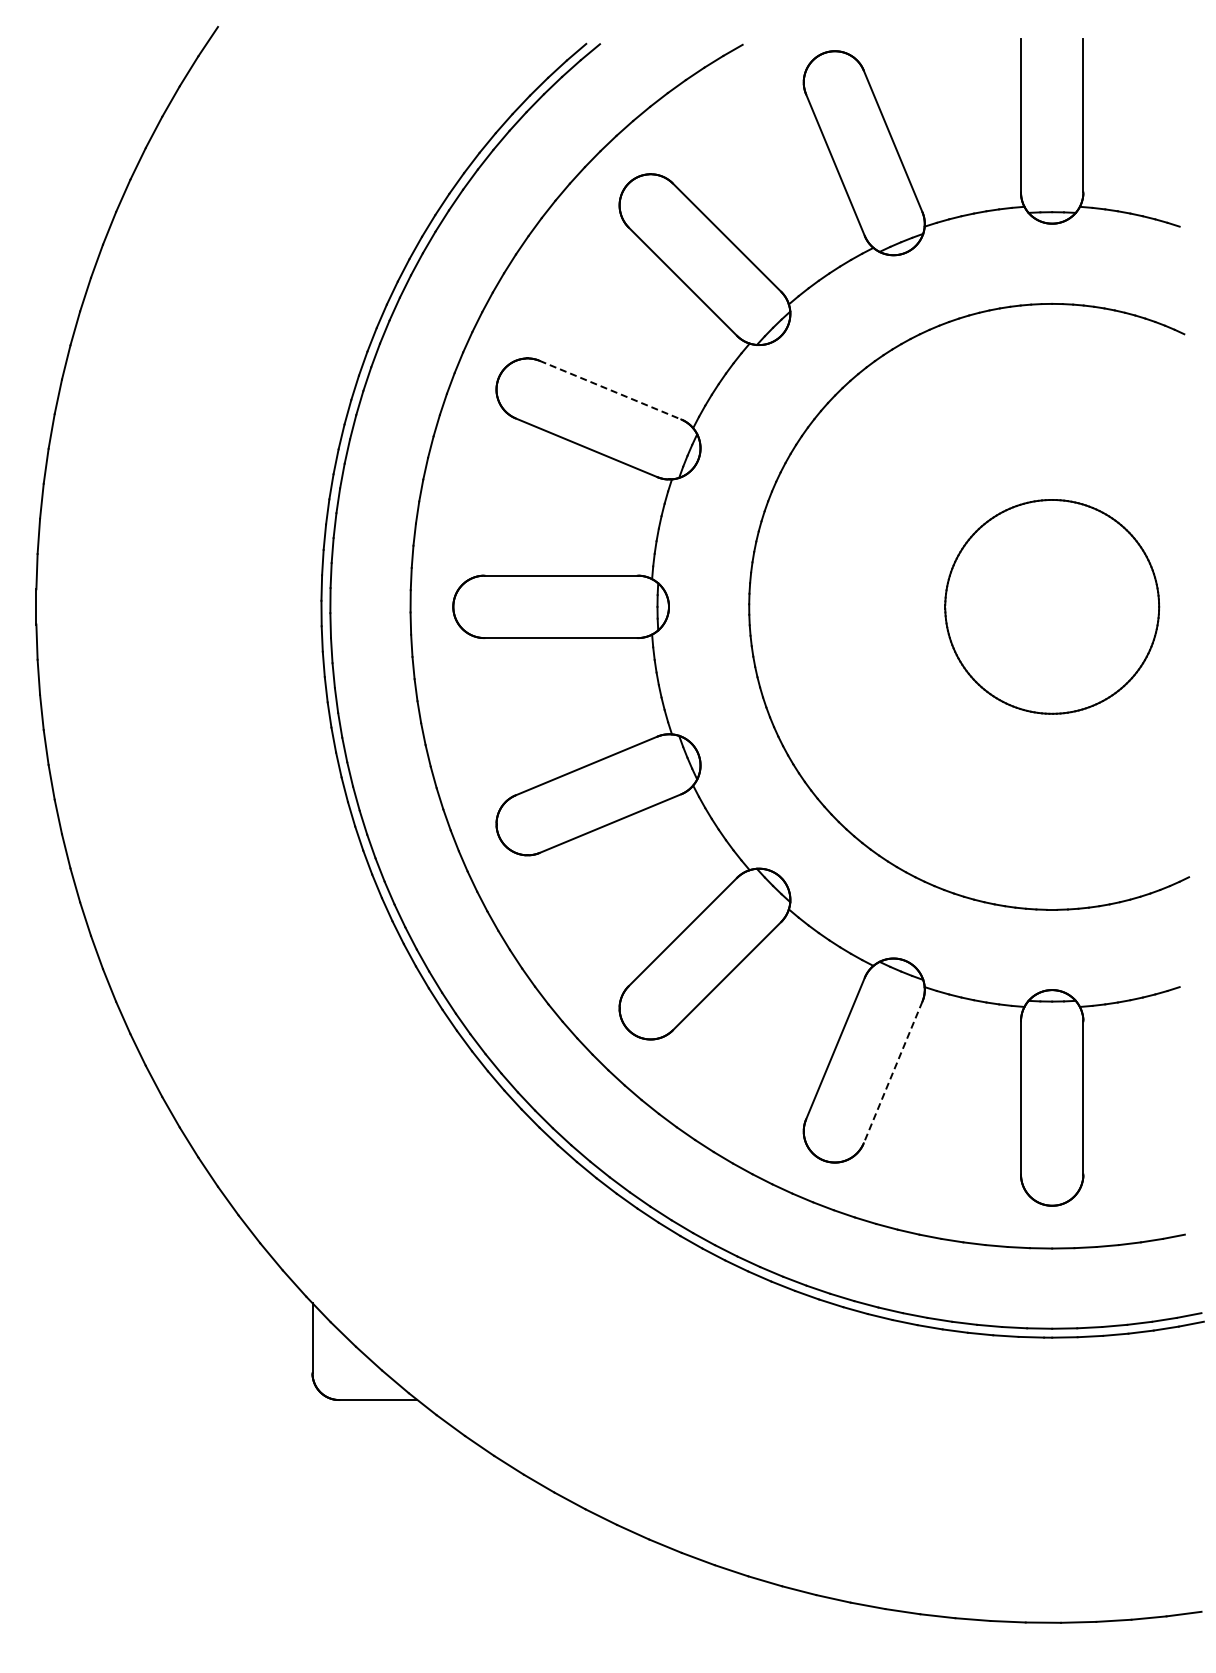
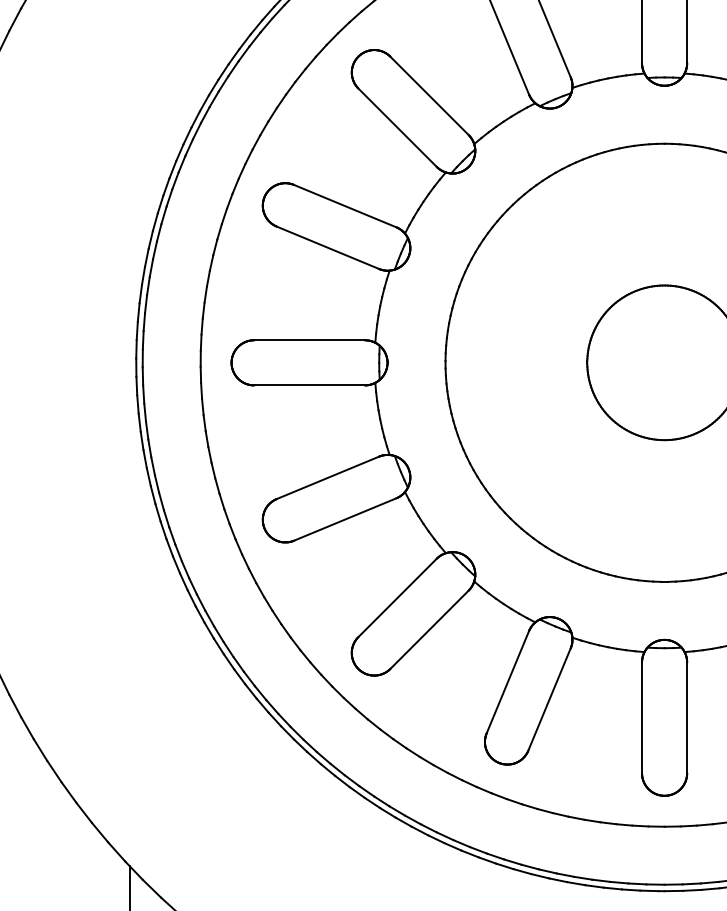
line: (610, 390) -> (345, 206), dashed -> solid
line: (893, 1072) -> (549, 699), dashed -> solid

